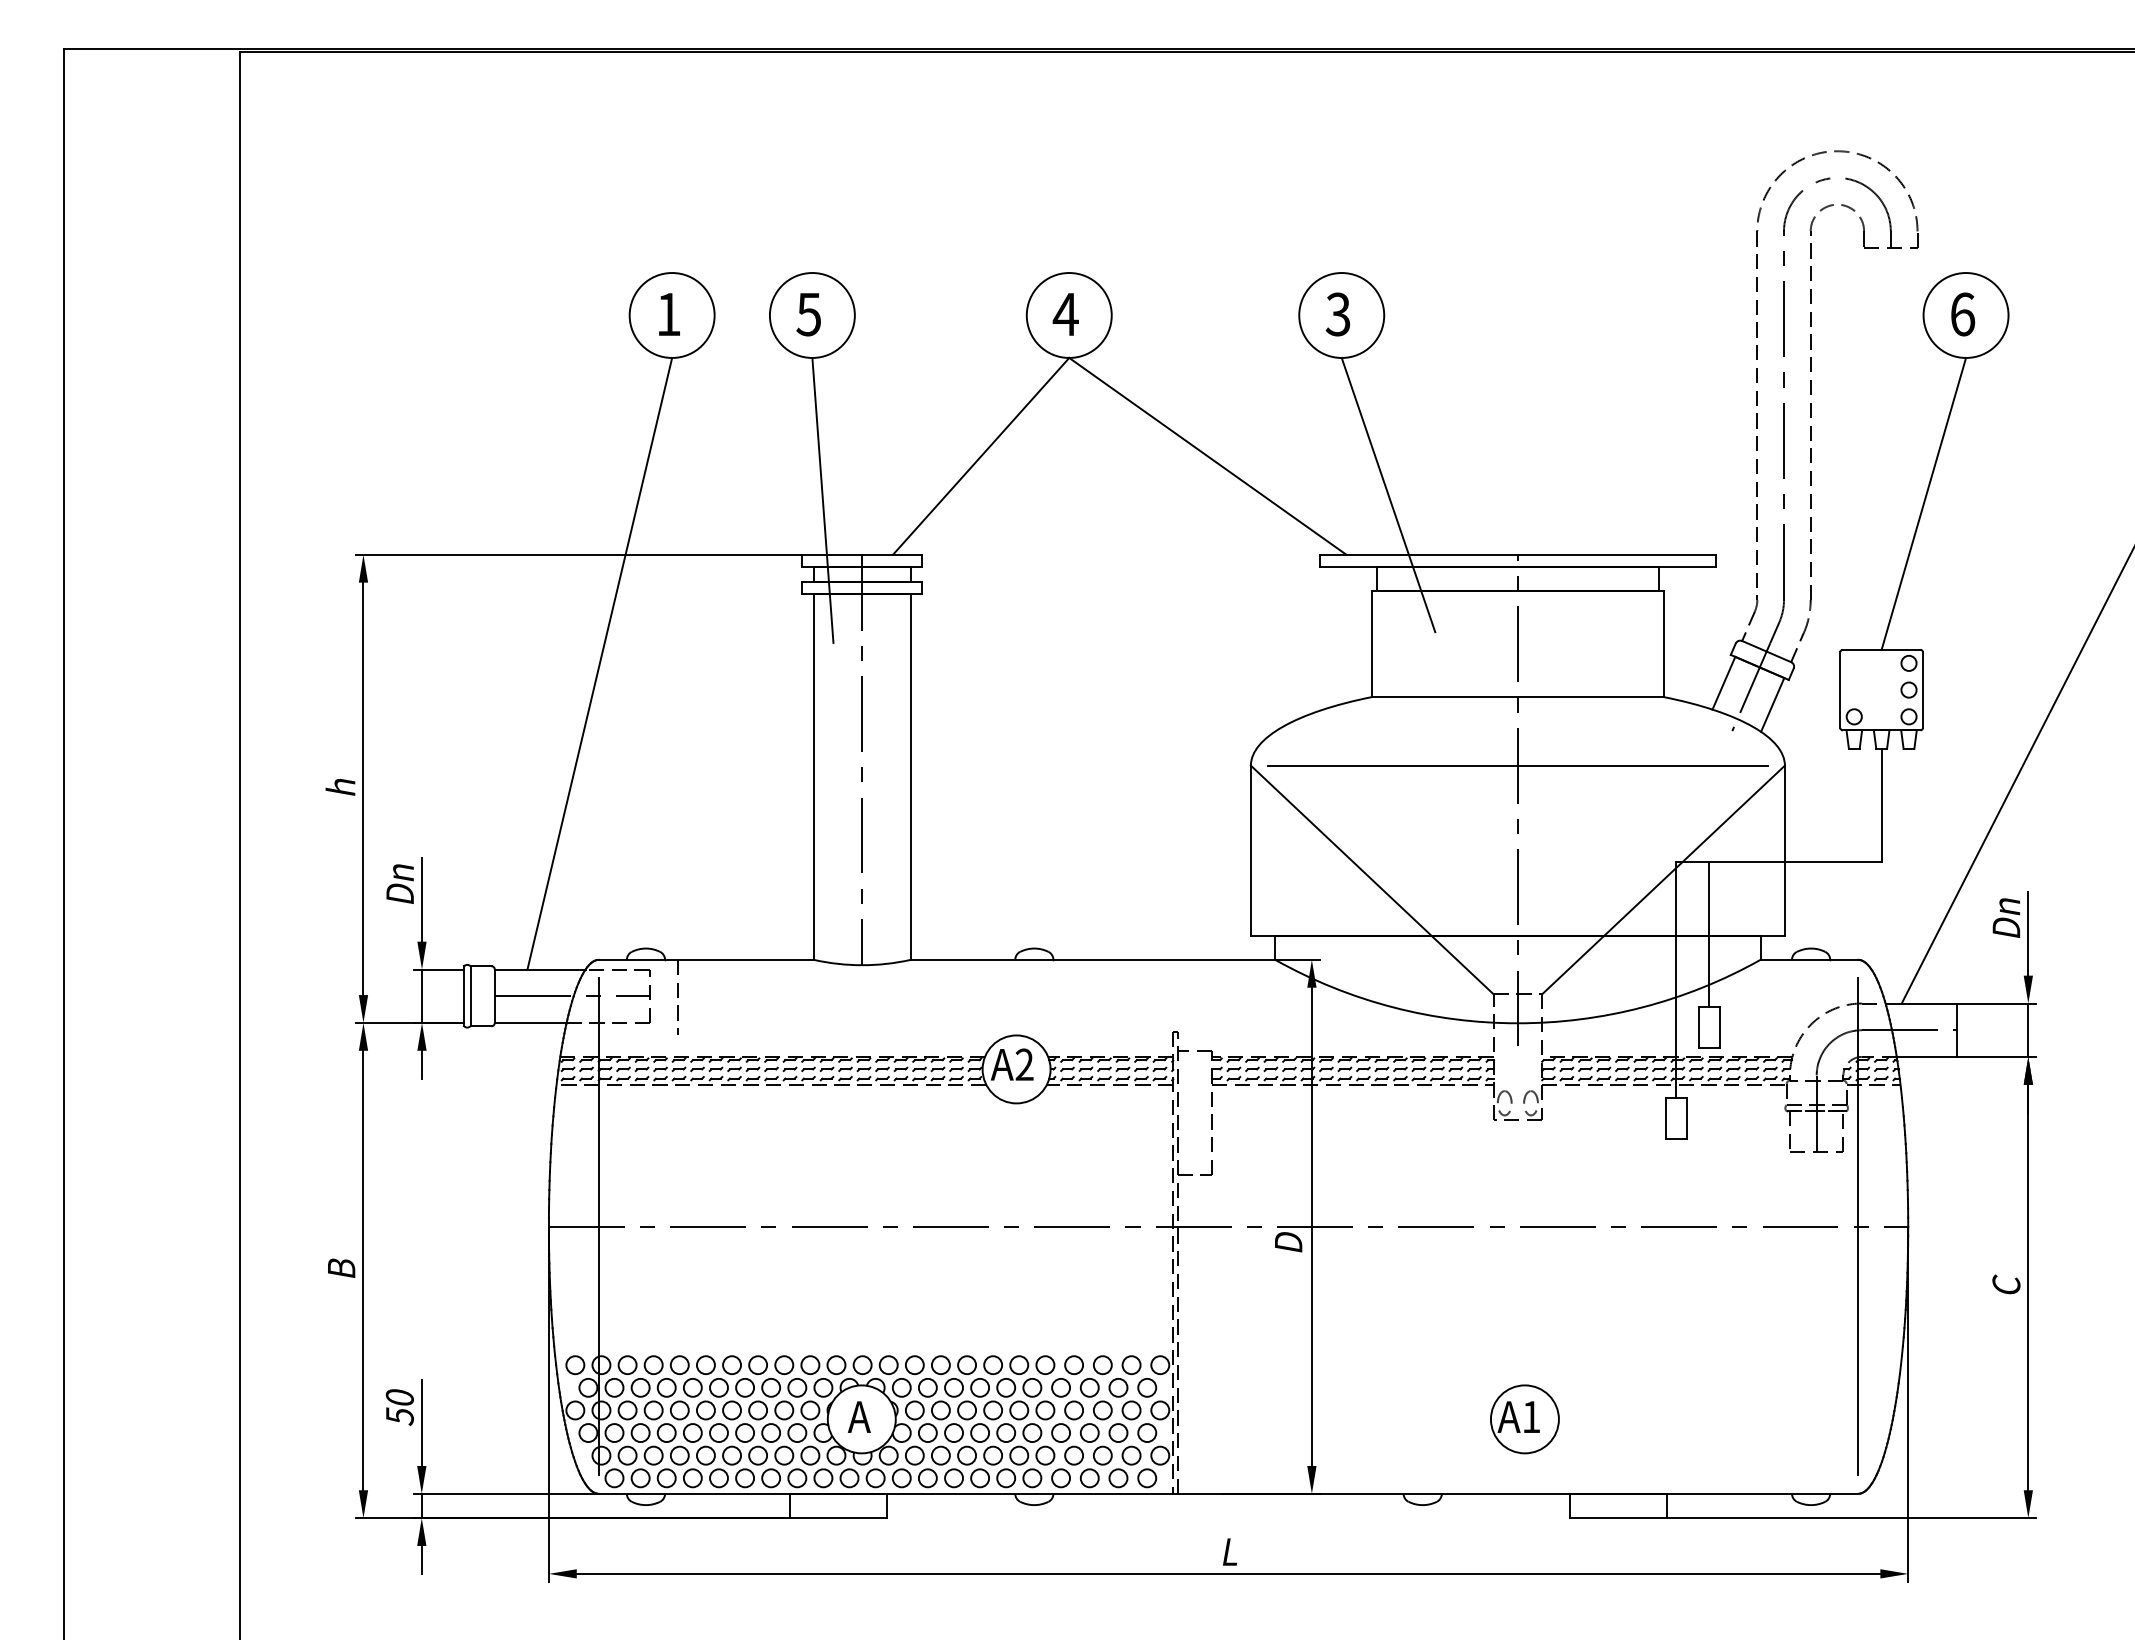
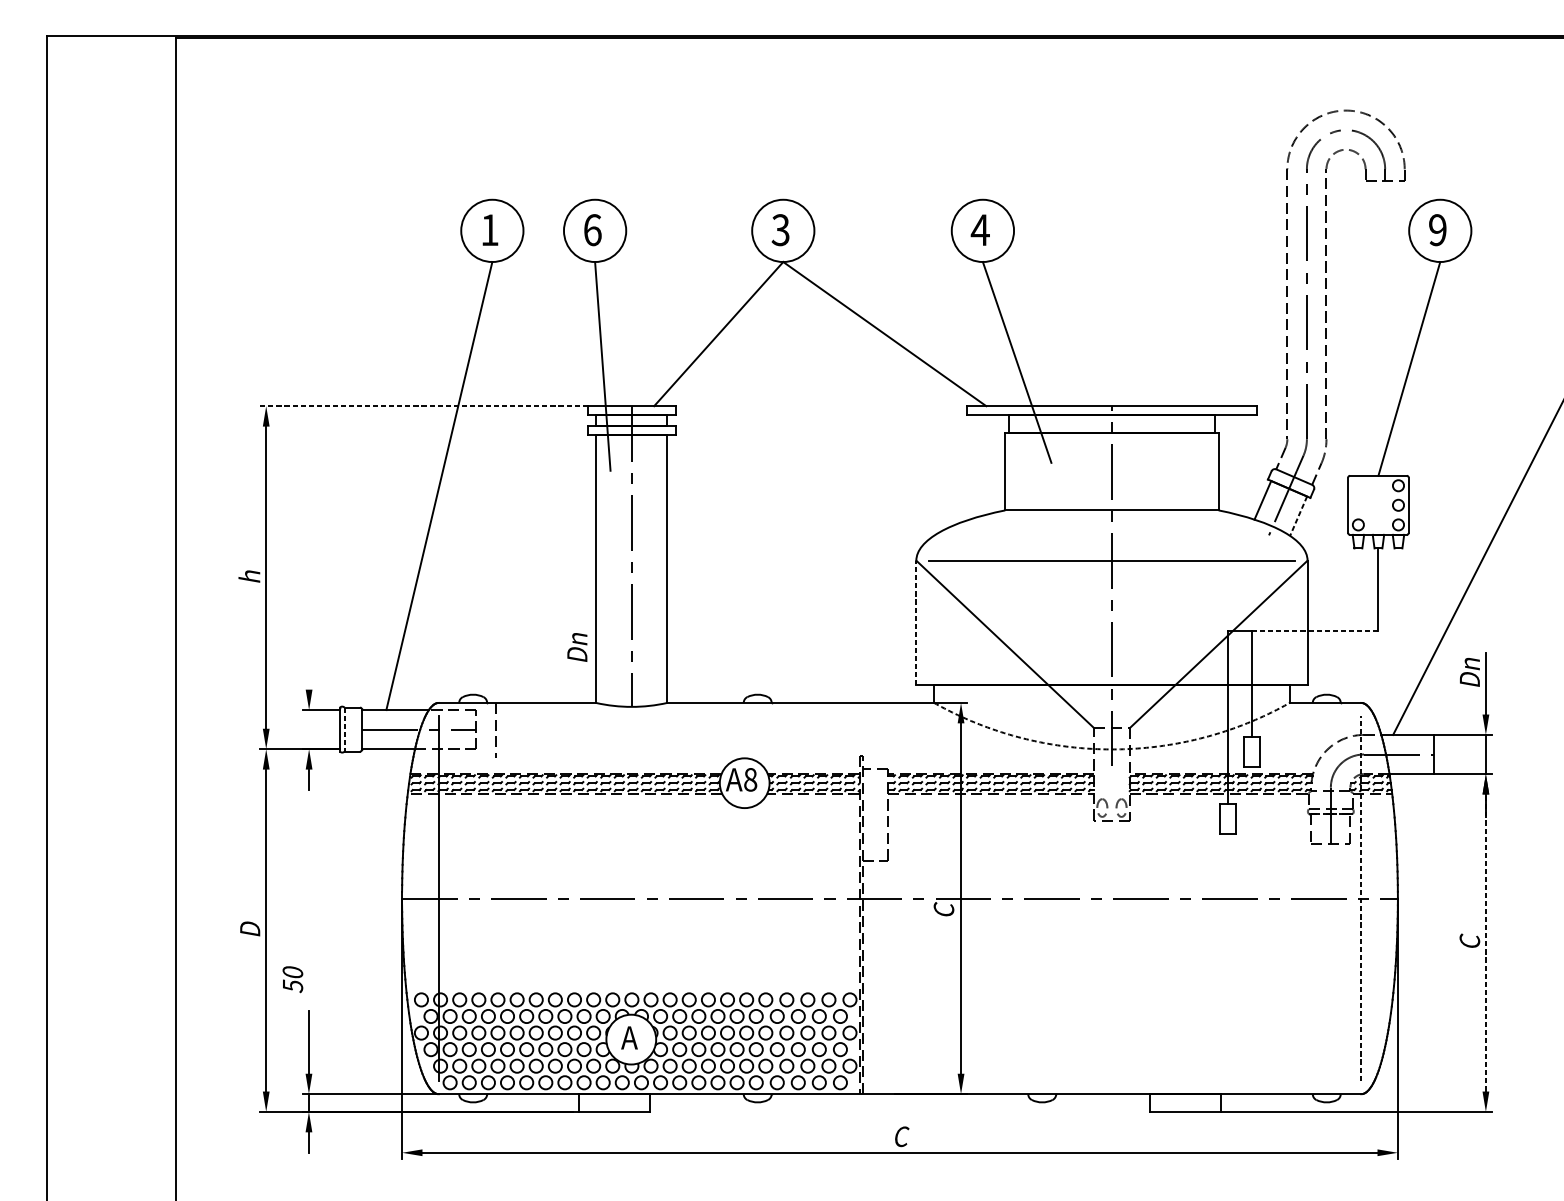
text: (808, 314) -> (592, 230), 5 -> 6
text: (1065, 314) -> (780, 230), 4 -> 3
text: (1338, 314) -> (980, 230), 3 -> 4
text: (1962, 314) -> (1437, 230), 6 -> 9
line: (578, 554) -> (423, 405), solid -> dashed
line: (1772, 705) -> (1298, 516), solid -> dashed
line: (1250, 850) -> (916, 622), solid -> dashed
line: (1795, 861) -> (1315, 630), solid -> dashed
text: (399, 883) -> (576, 647), moved
line: (422, 899) -> (309, 658), removed
line: (422, 995) -> (309, 729), removed
line: (470, 996) -> (344, 729), solid -> dashed
arc: (1517, 1023) -> (1111, 749), solid -> dashed
text: (1024, 1064) -> (750, 779), 2 -> 8
line: (1858, 1226) -> (1361, 898), solid -> dashed
text: (1288, 1241) -> (943, 909), D -> C
text: (341, 1268) -> (250, 929), B -> D
line: (2028, 1287) -> (1486, 942), solid -> dashed
text: (399, 1407) -> (292, 979), moved
part: (1524, 1419) -> (1116, 1039), removed
text: (1231, 1552) -> (902, 1137), L -> C

